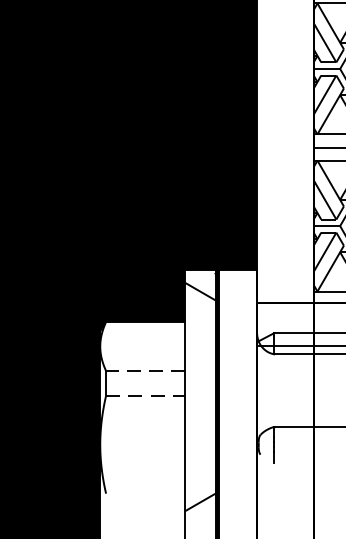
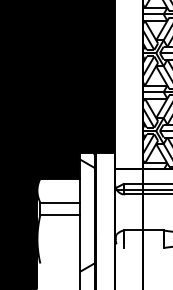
line: (144, 370) -> (59, 202), dashed -> solid
line: (144, 396) -> (59, 215), dashed -> solid

